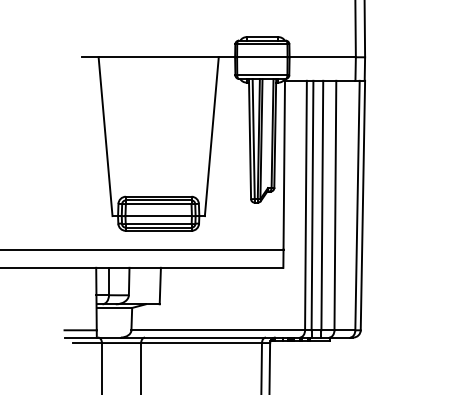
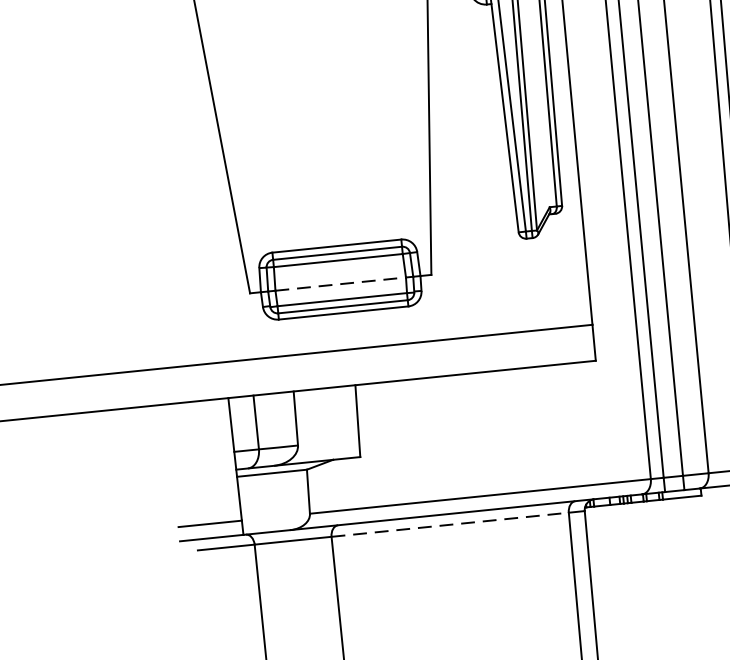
line: (159, 216) -> (342, 284), solid -> dashed
line: (202, 343) -> (452, 525), solid -> dashed

